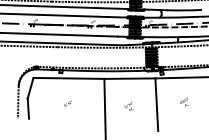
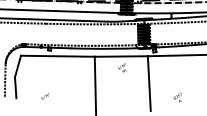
text: (184, 101) -> (178, 96), moved
text: (67, 104) -> (44, 96), moved
text: (128, 106) -> (121, 67), moved

